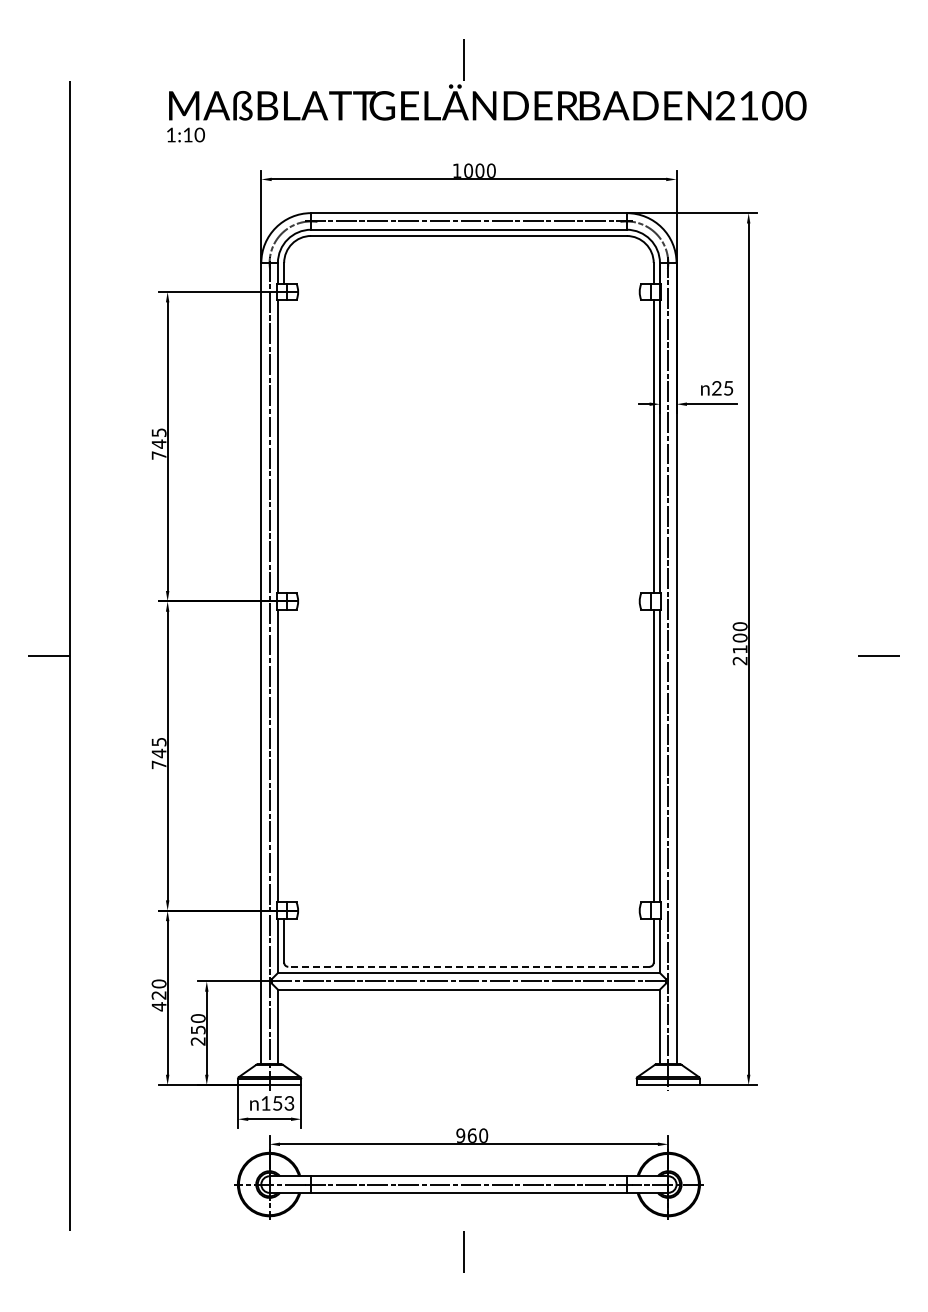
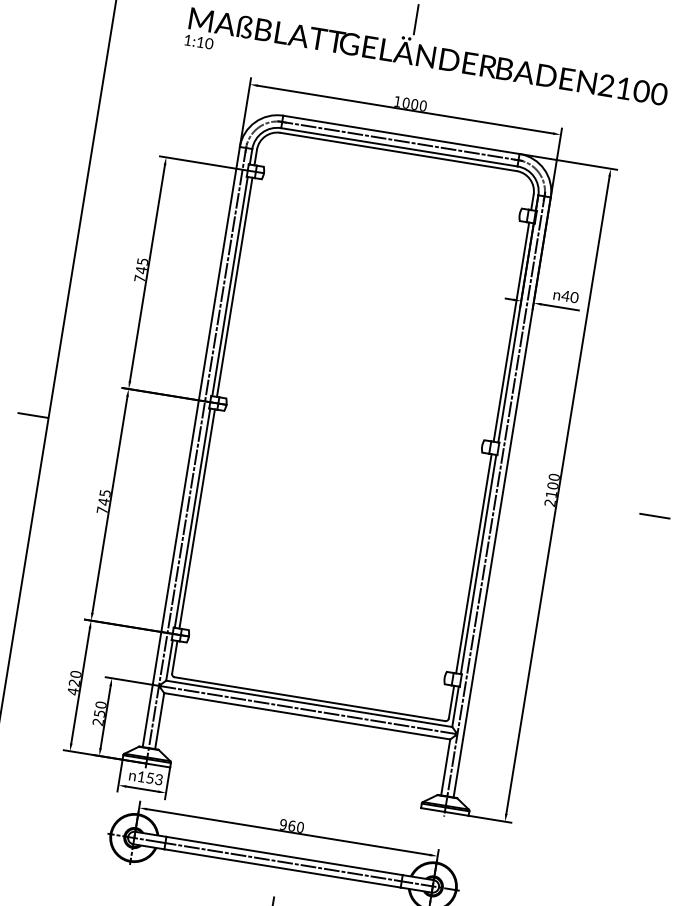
text: (722, 388) -> (569, 296), 25 -> 40
line: (284, 446) -> (234, 287), added
line: (284, 755) -> (197, 518), added
line: (468, 966) -> (309, 698), dashed -> solid

